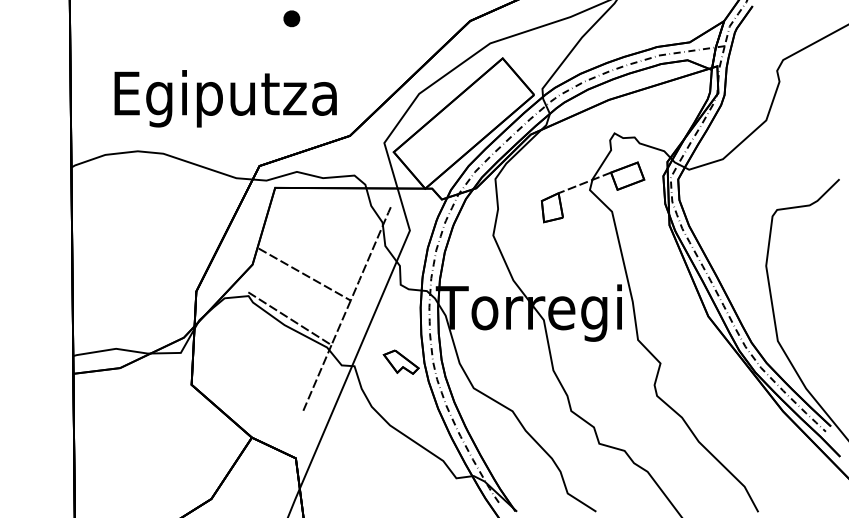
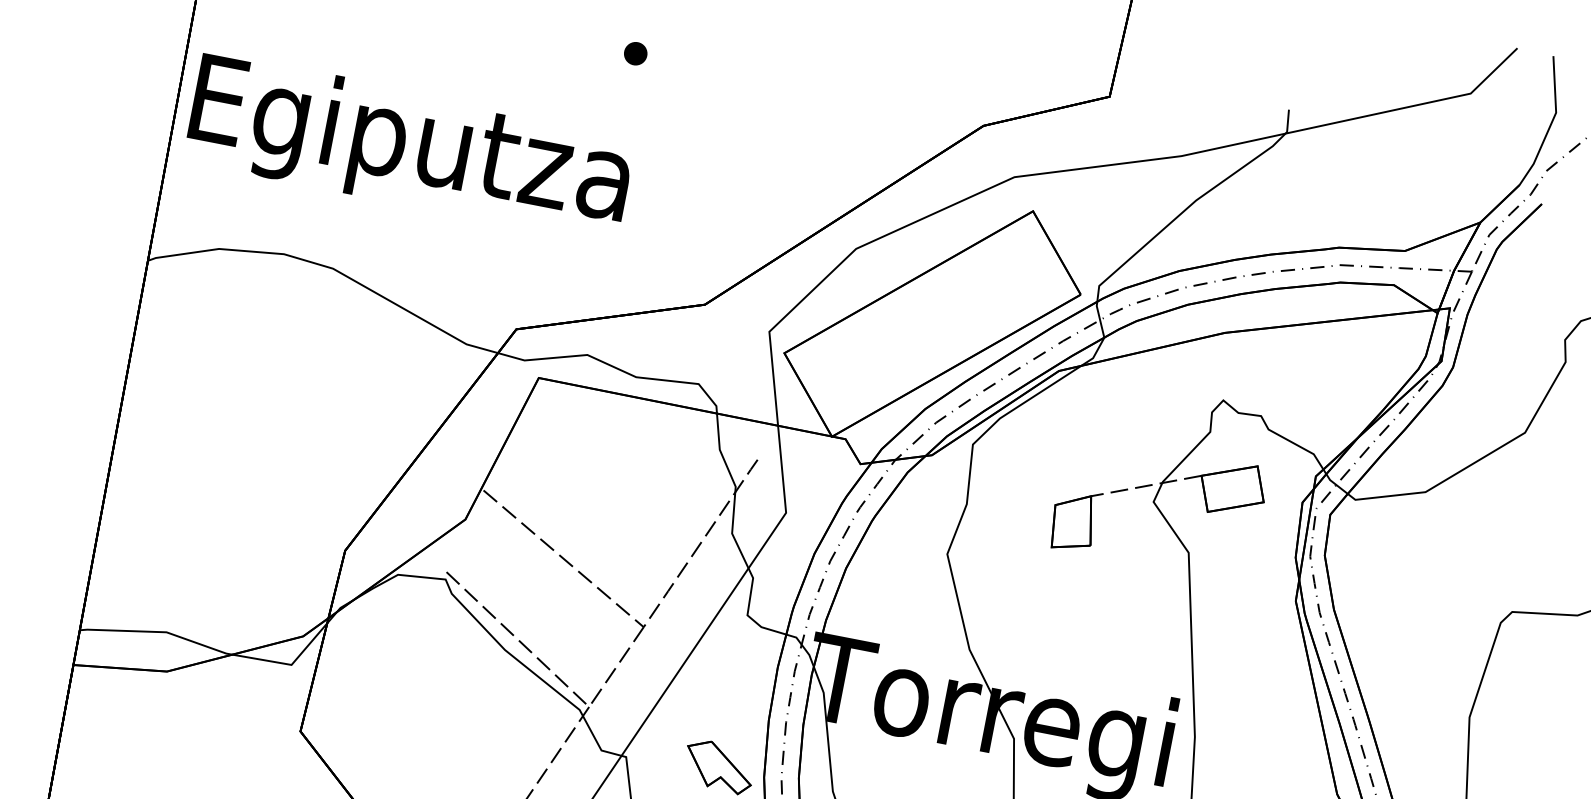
part: (291, 18) -> (635, 52), size x0.7
text: (225, 98) -> (409, 147), moved

